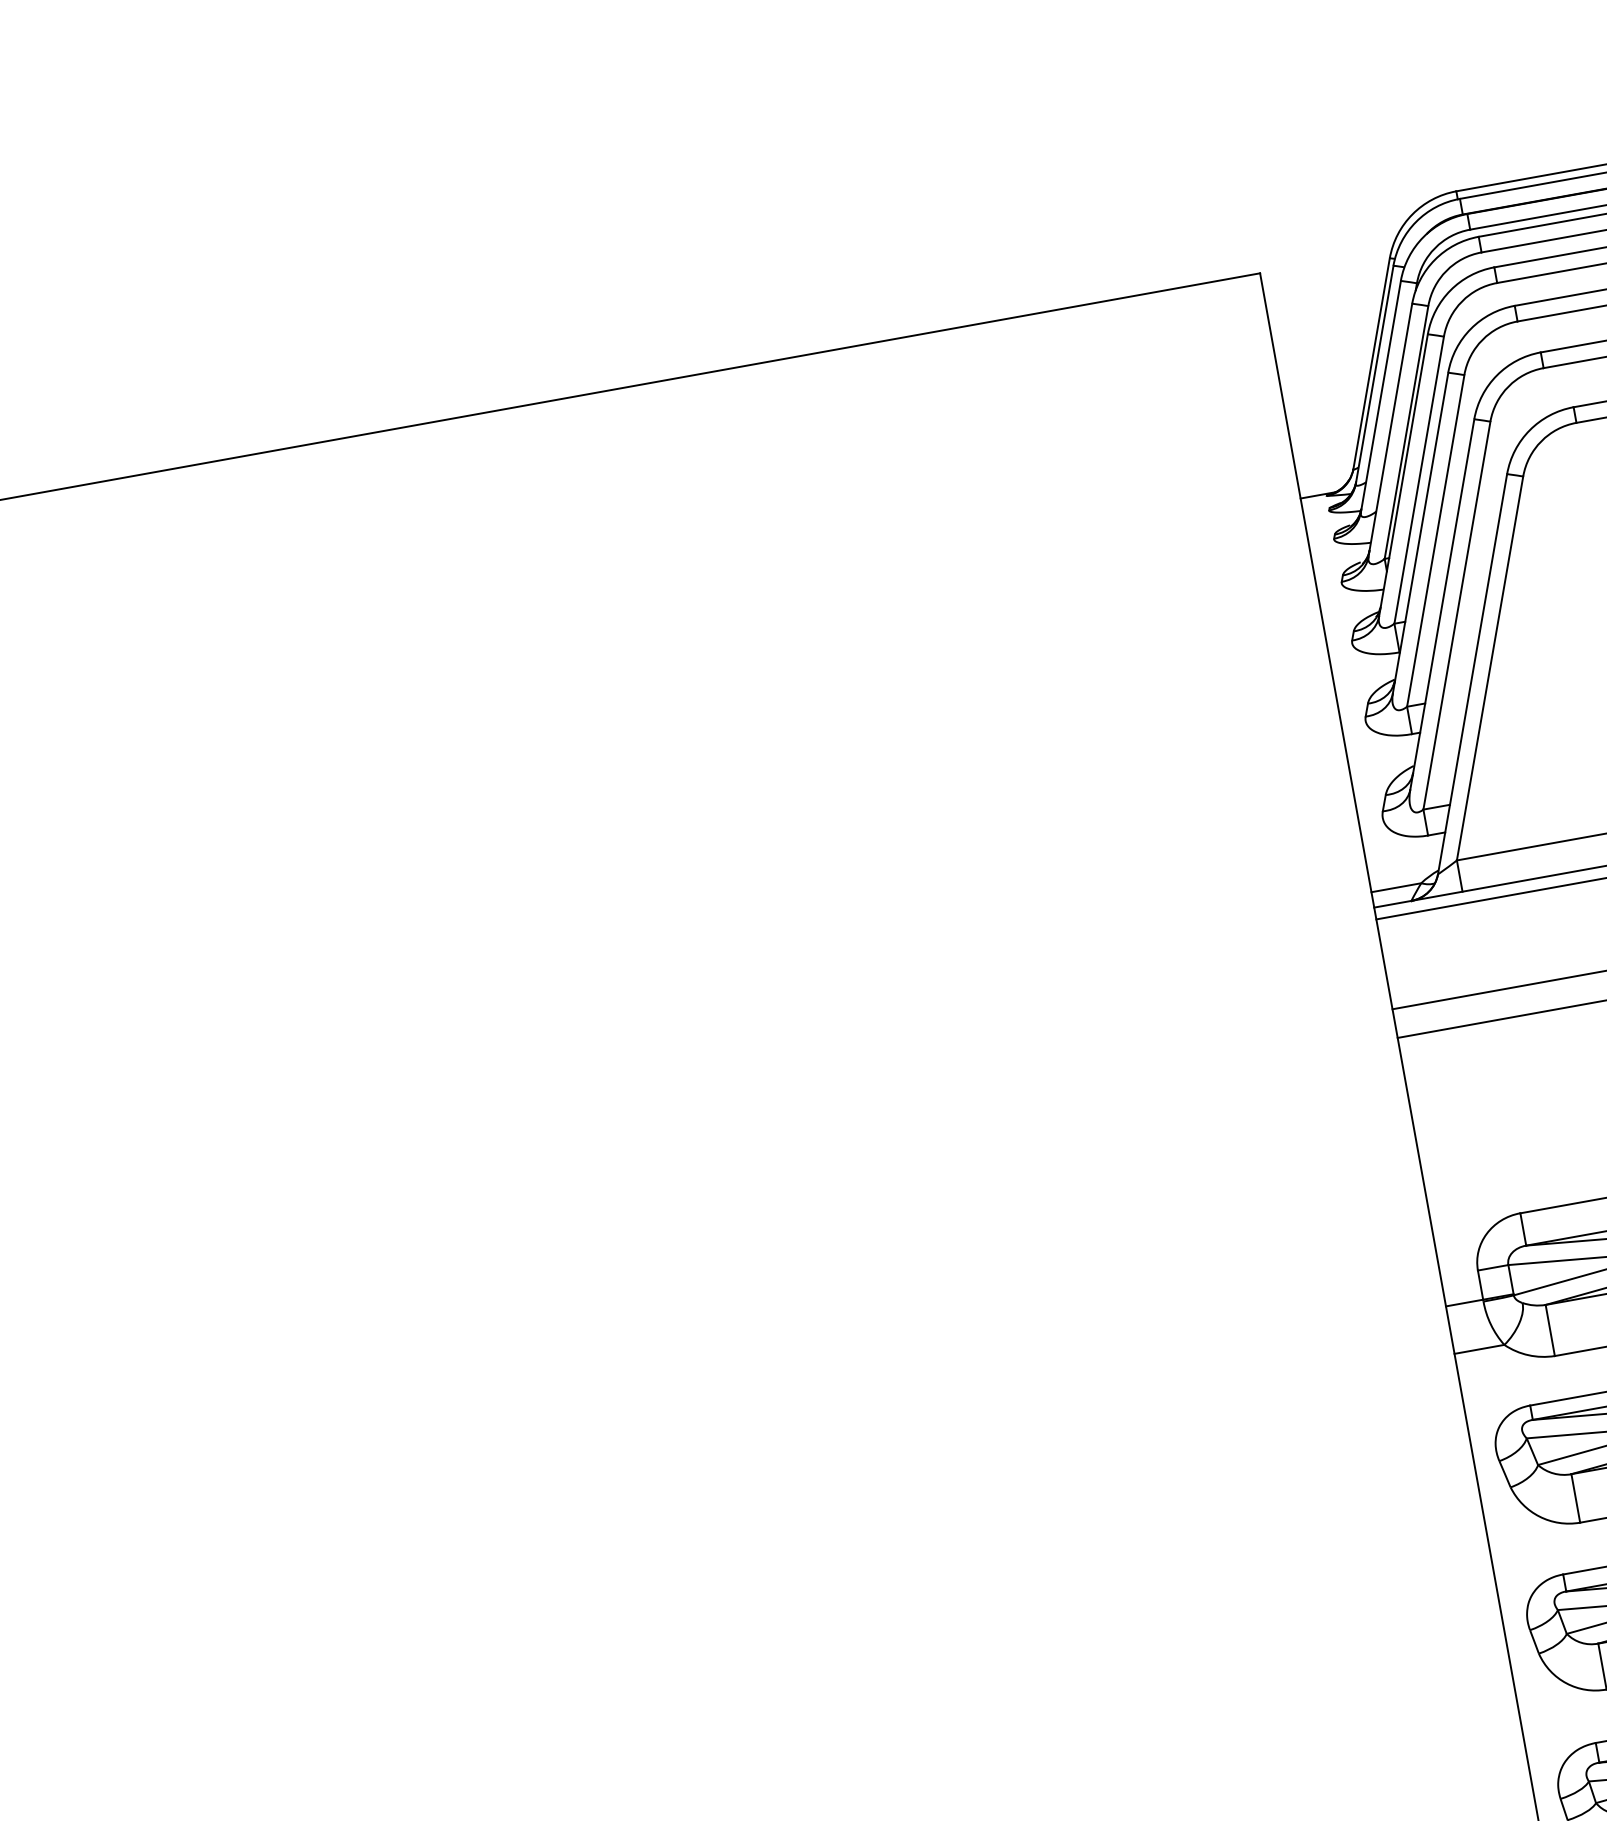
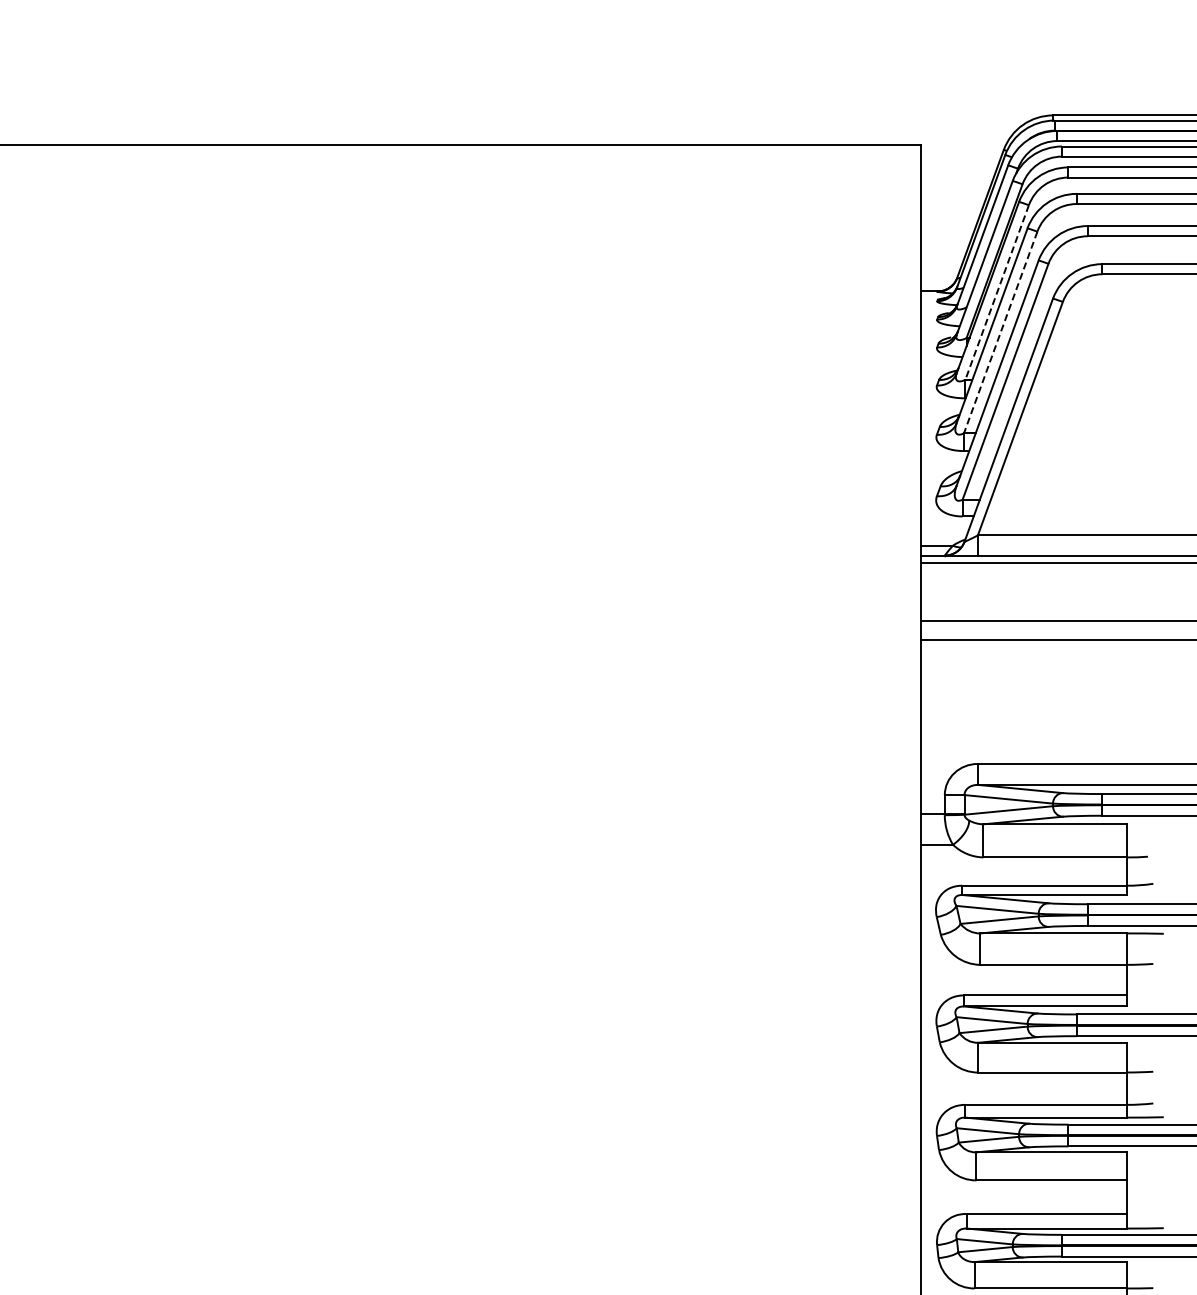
line: (1419, 480) -> (997, 292), solid -> dashed
line: (1435, 541) -> (1000, 332), solid -> dashed

